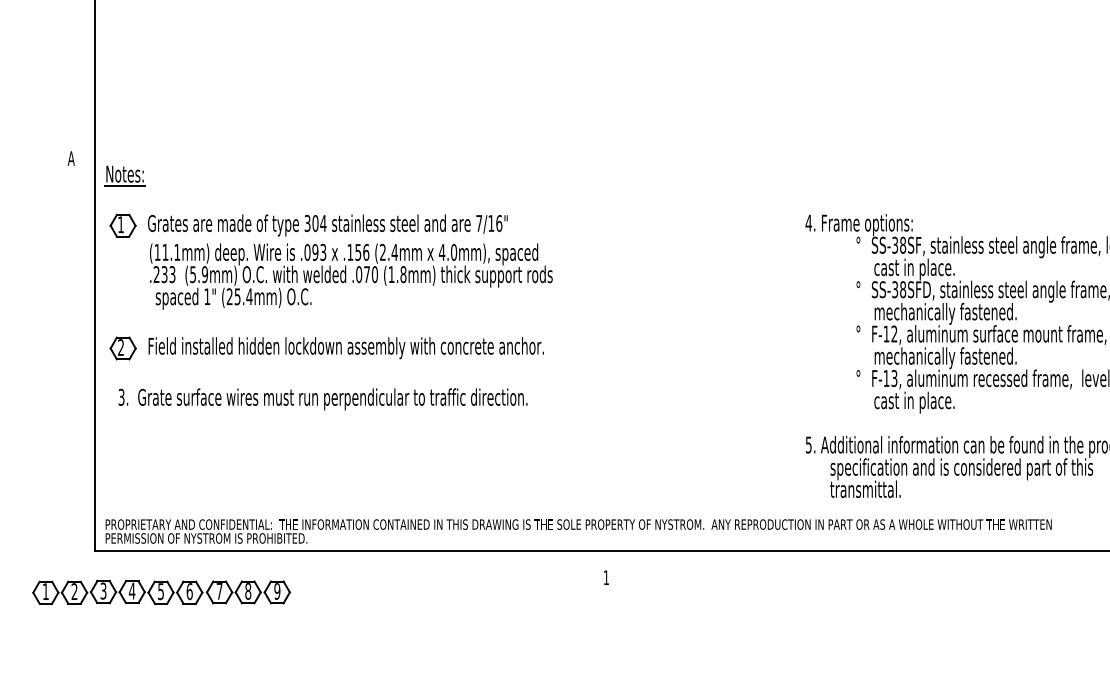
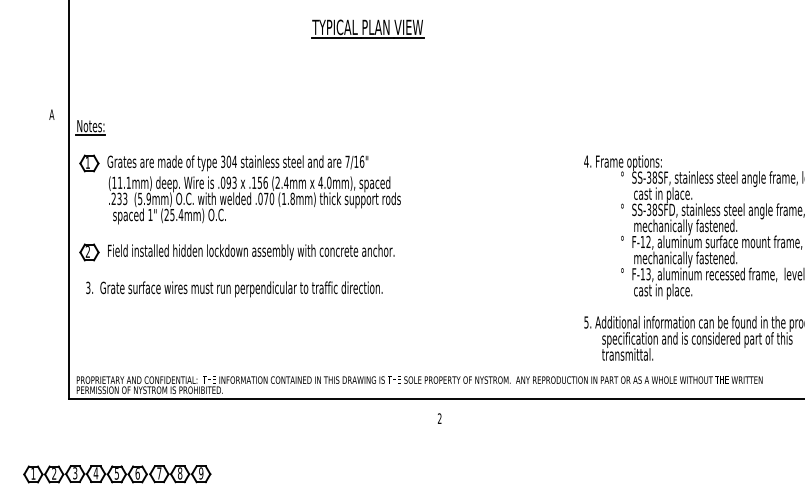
part: (506, 40) -> (367, 29), added
text: (605, 577) -> (439, 418), 1 -> 2
part: (161, 592) -> (117, 474), moved

